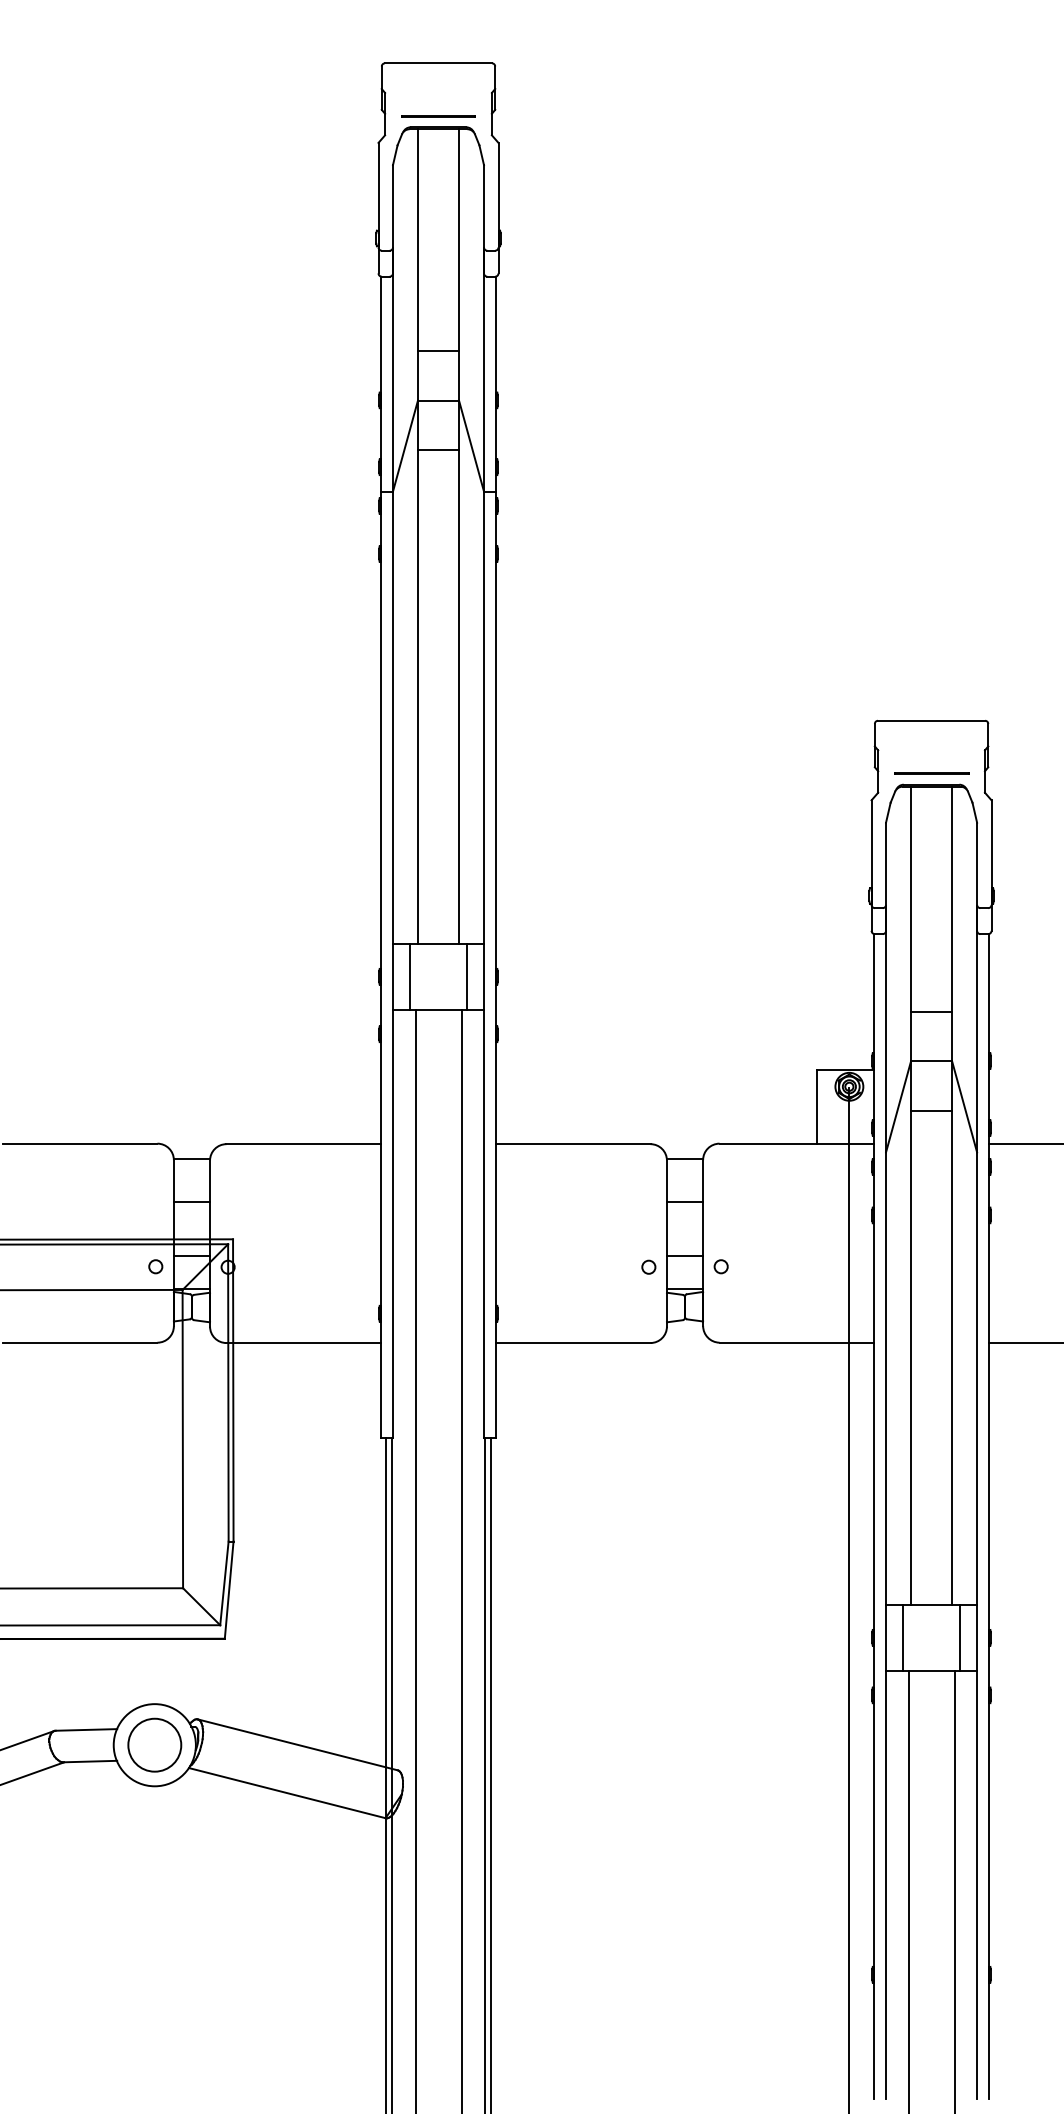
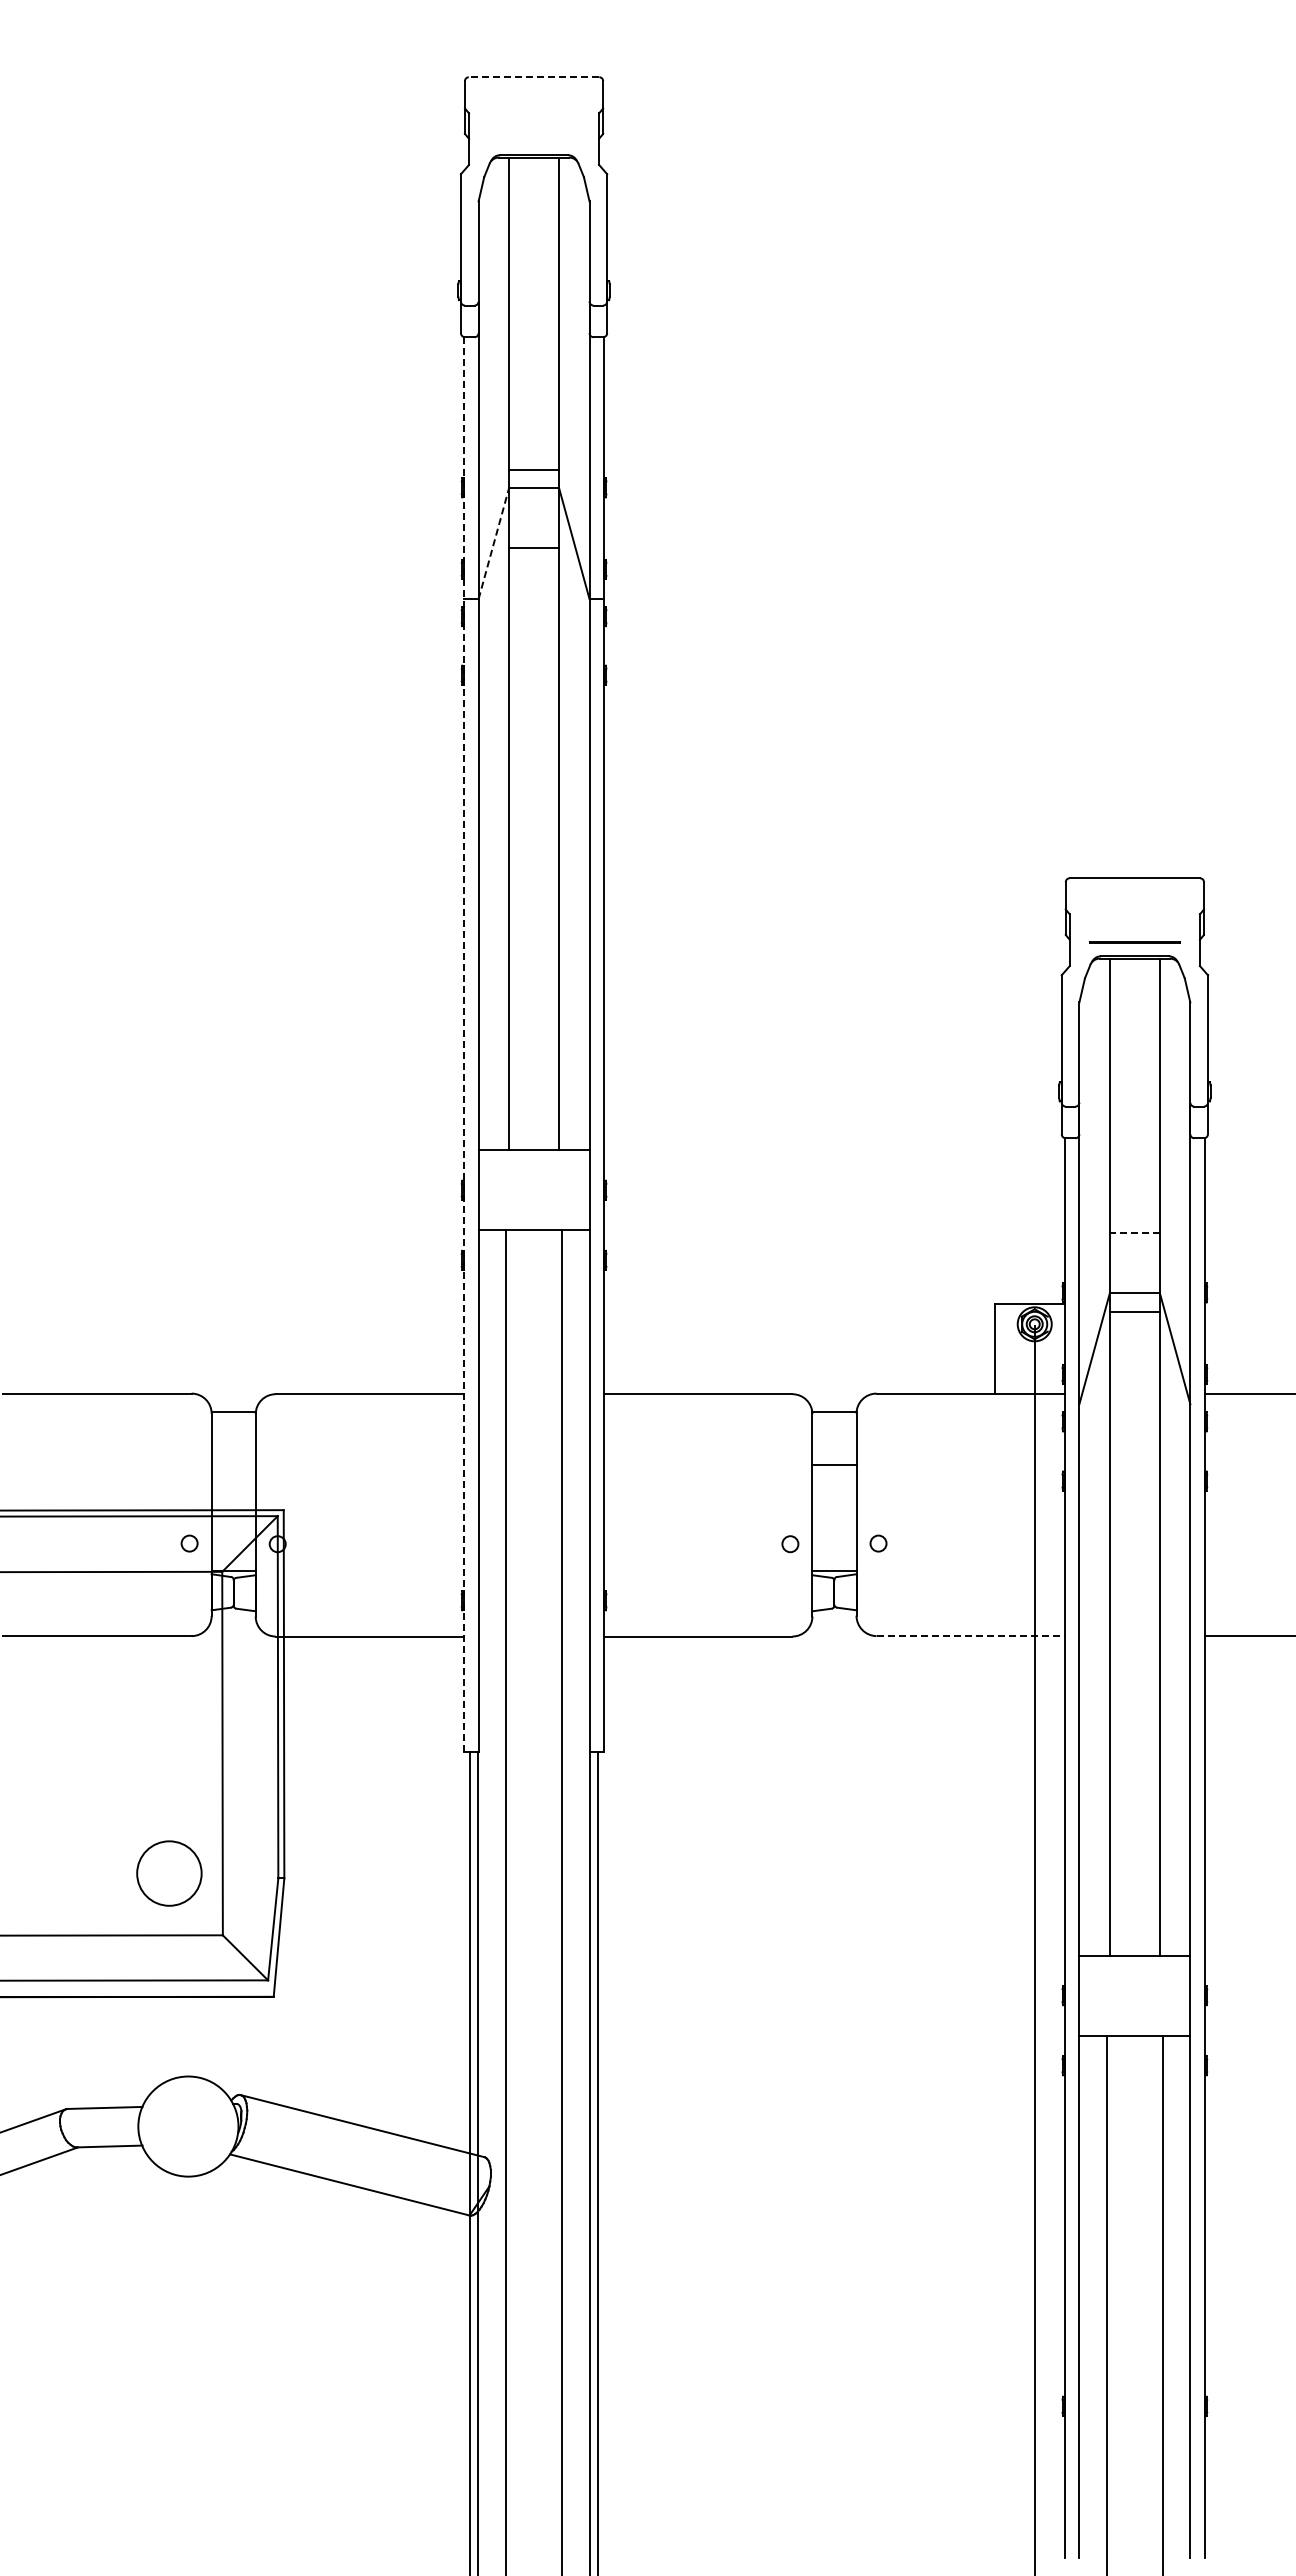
line: (438, 63) -> (533, 77), solid -> dashed
line: (438, 116) -> (533, 141), removed
line: (438, 351) -> (534, 470), moved
line: (405, 445) -> (493, 543), solid -> dashed
line: (381, 857) -> (464, 1044), solid -> dashed
line: (410, 976) -> (499, 1190), removed
line: (467, 976) -> (569, 1190), removed
line: (931, 1012) -> (1134, 1233), solid -> dashed
line: (931, 1110) -> (1134, 1312), moved
line: (191, 1201) -> (233, 1464), removed
line: (191, 1256) -> (233, 1530), removed
line: (685, 1256) -> (834, 1530), removed
line: (797, 1343) -> (971, 1636), solid -> dashed
line: (902, 1637) -> (1099, 1995), removed
line: (959, 1637) -> (1169, 1995), removed
circle: (154, 1745) -> (169, 1873), moved

